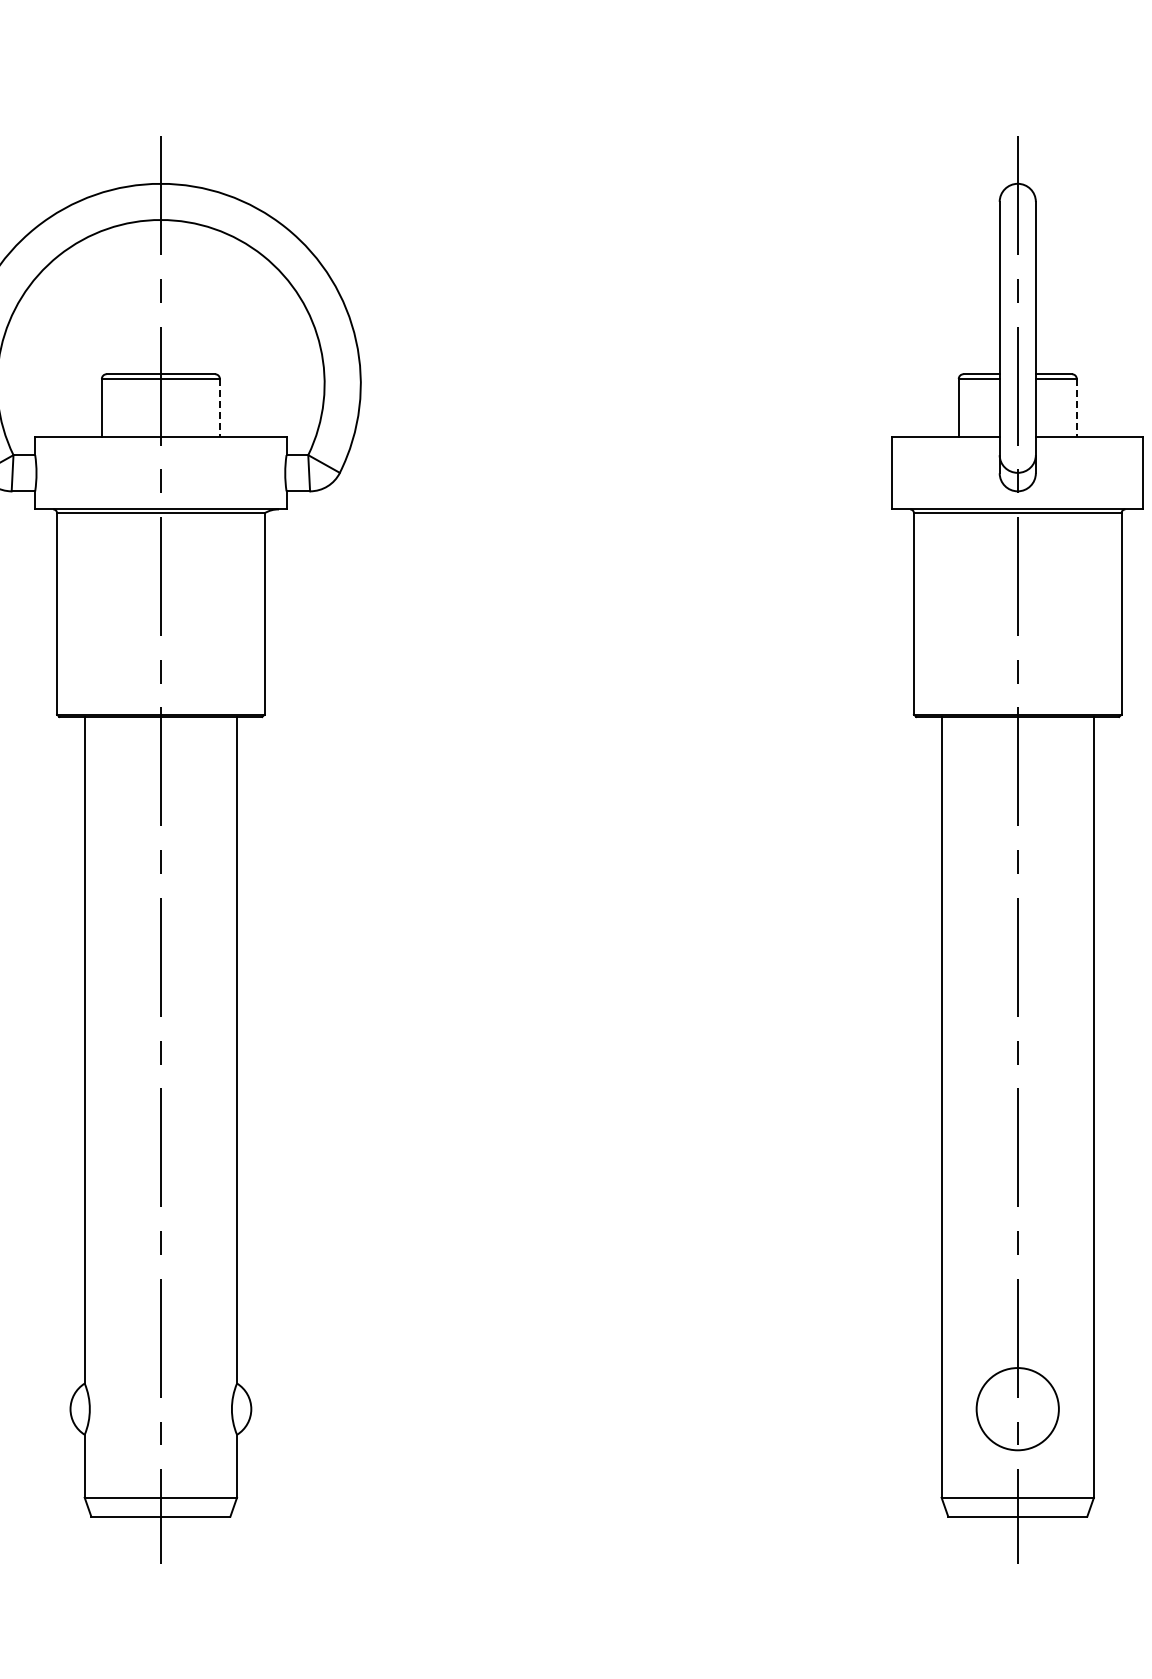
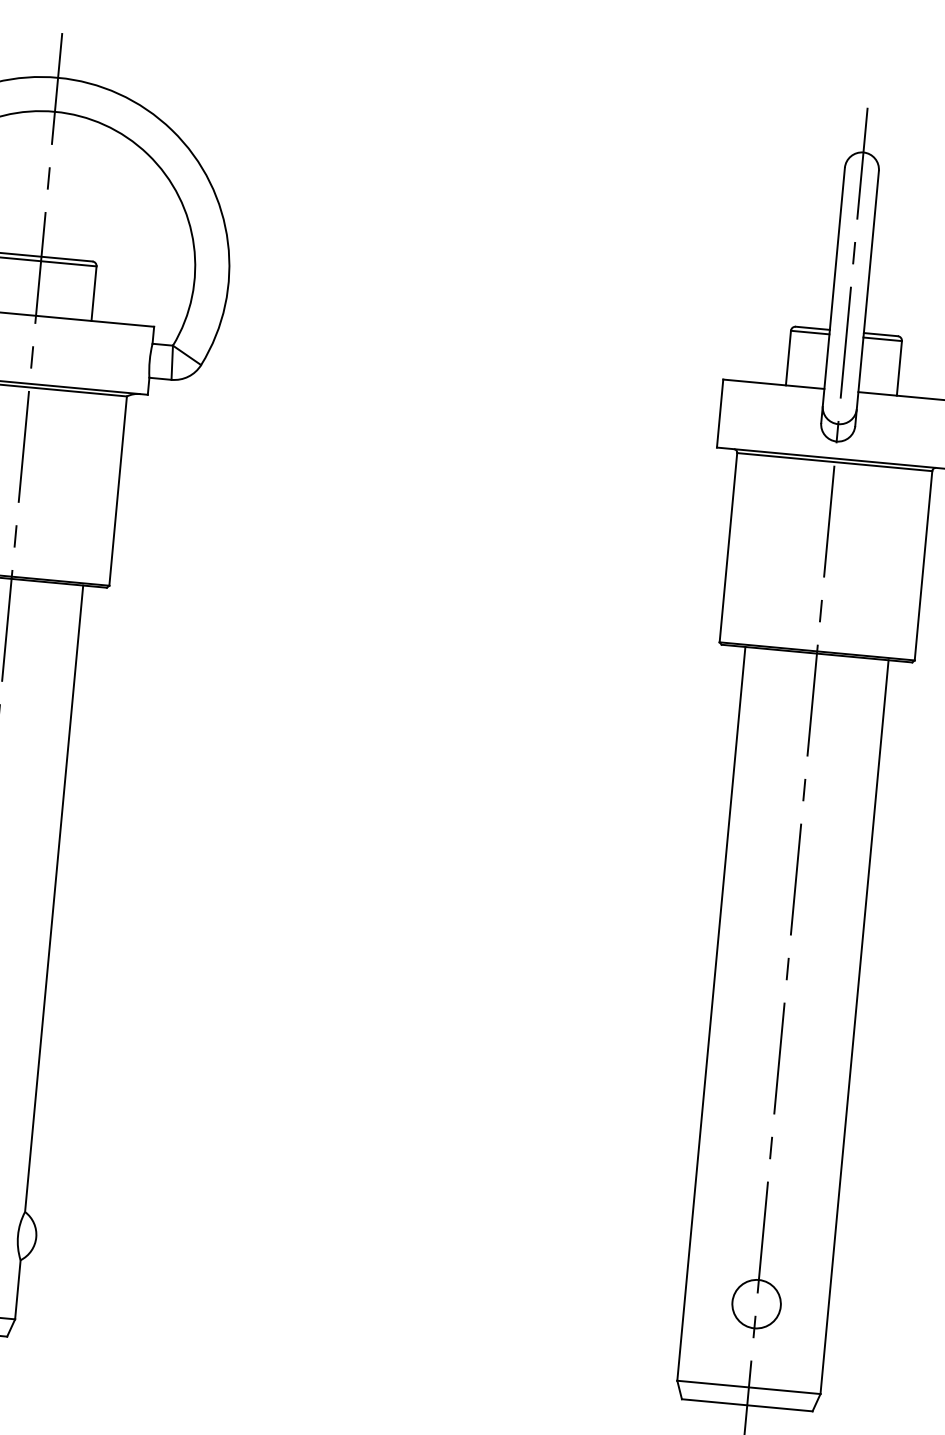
line: (219, 408) -> (93, 294), dashed -> solid
line: (1076, 408) -> (899, 368), dashed -> solid
circle: (1017, 1408) -> (756, 1303), size x0.62

